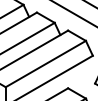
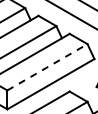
line: (45, 64) -> (47, 67), solid -> dashed

